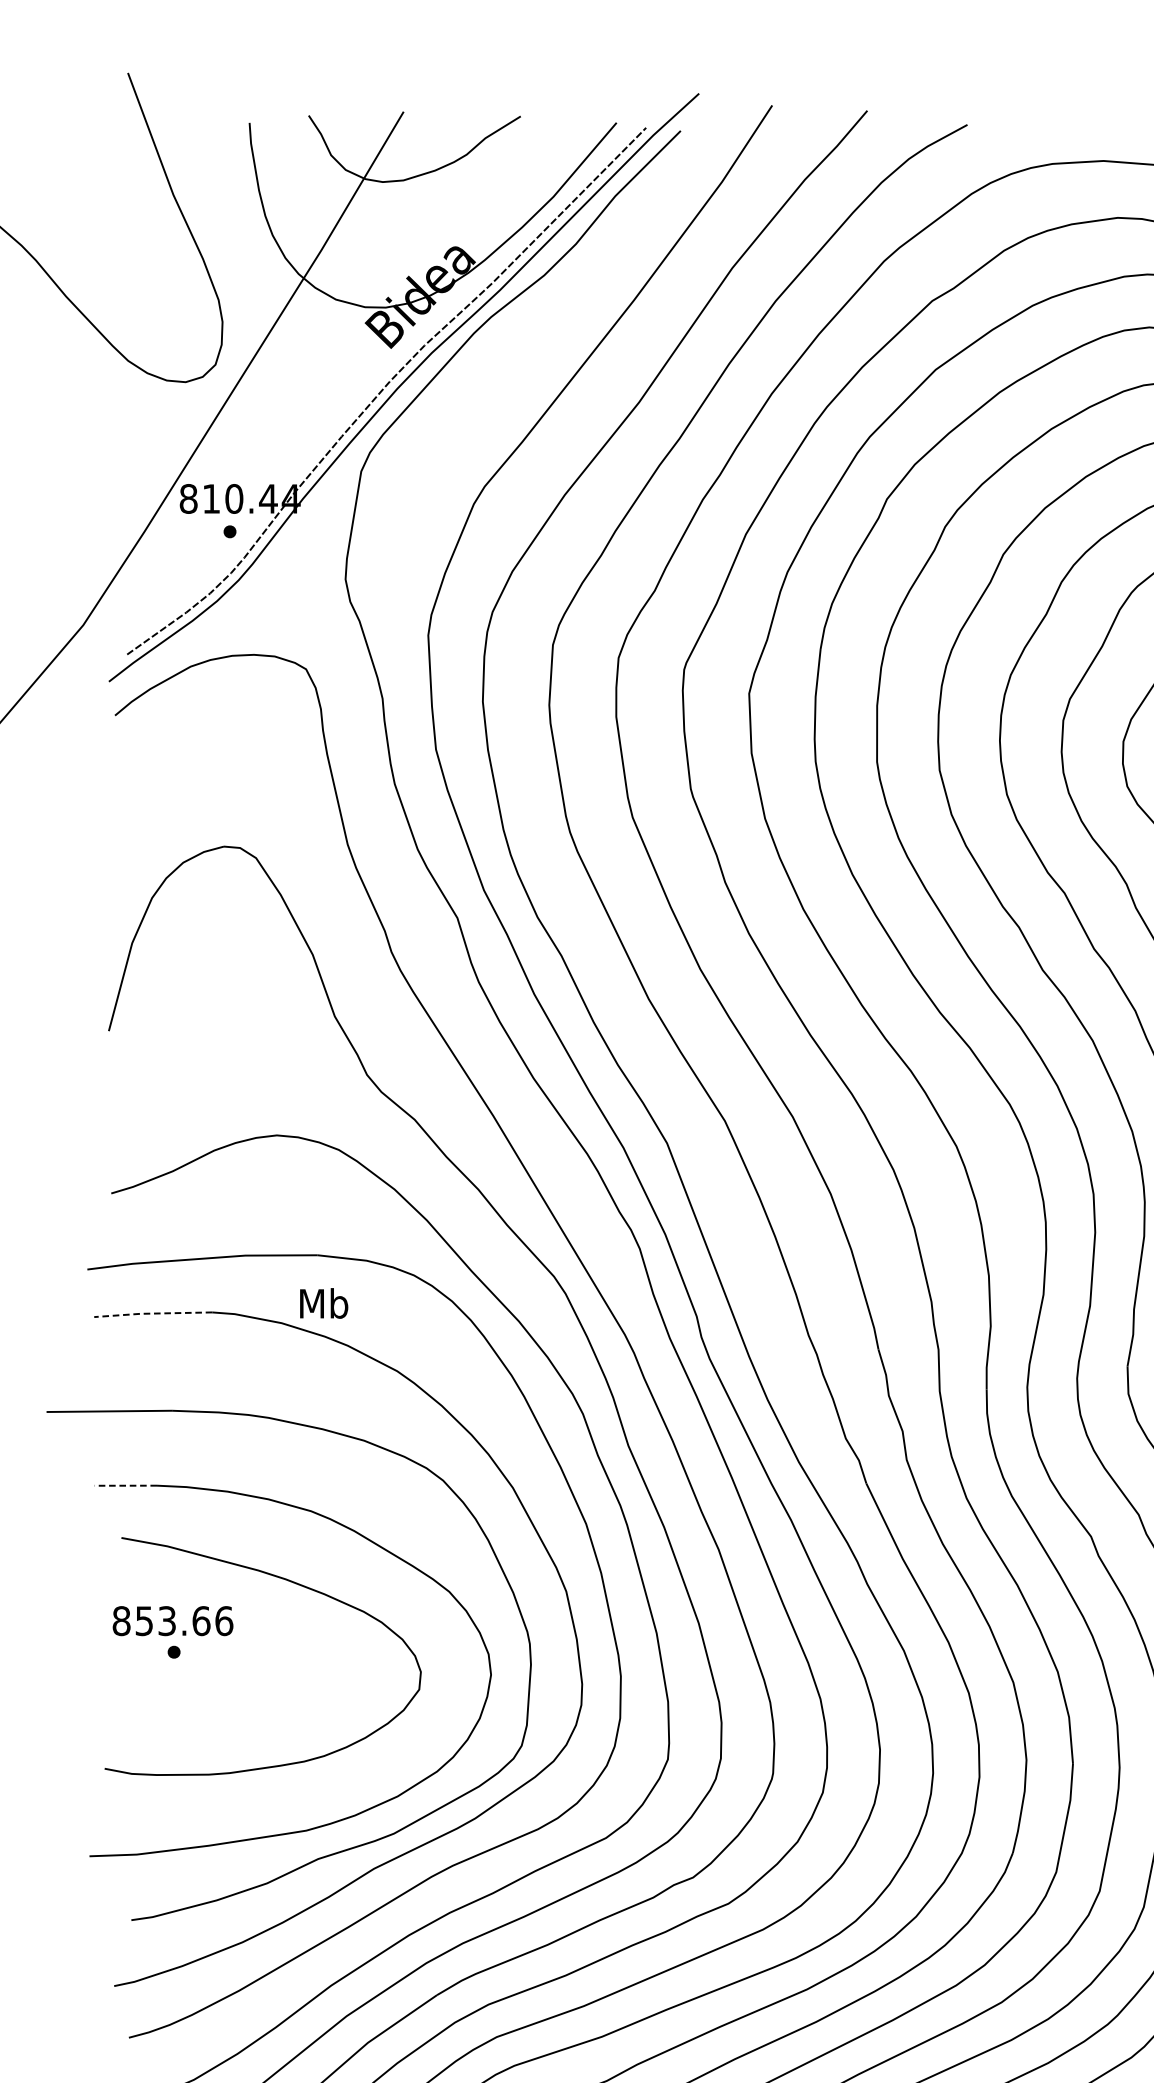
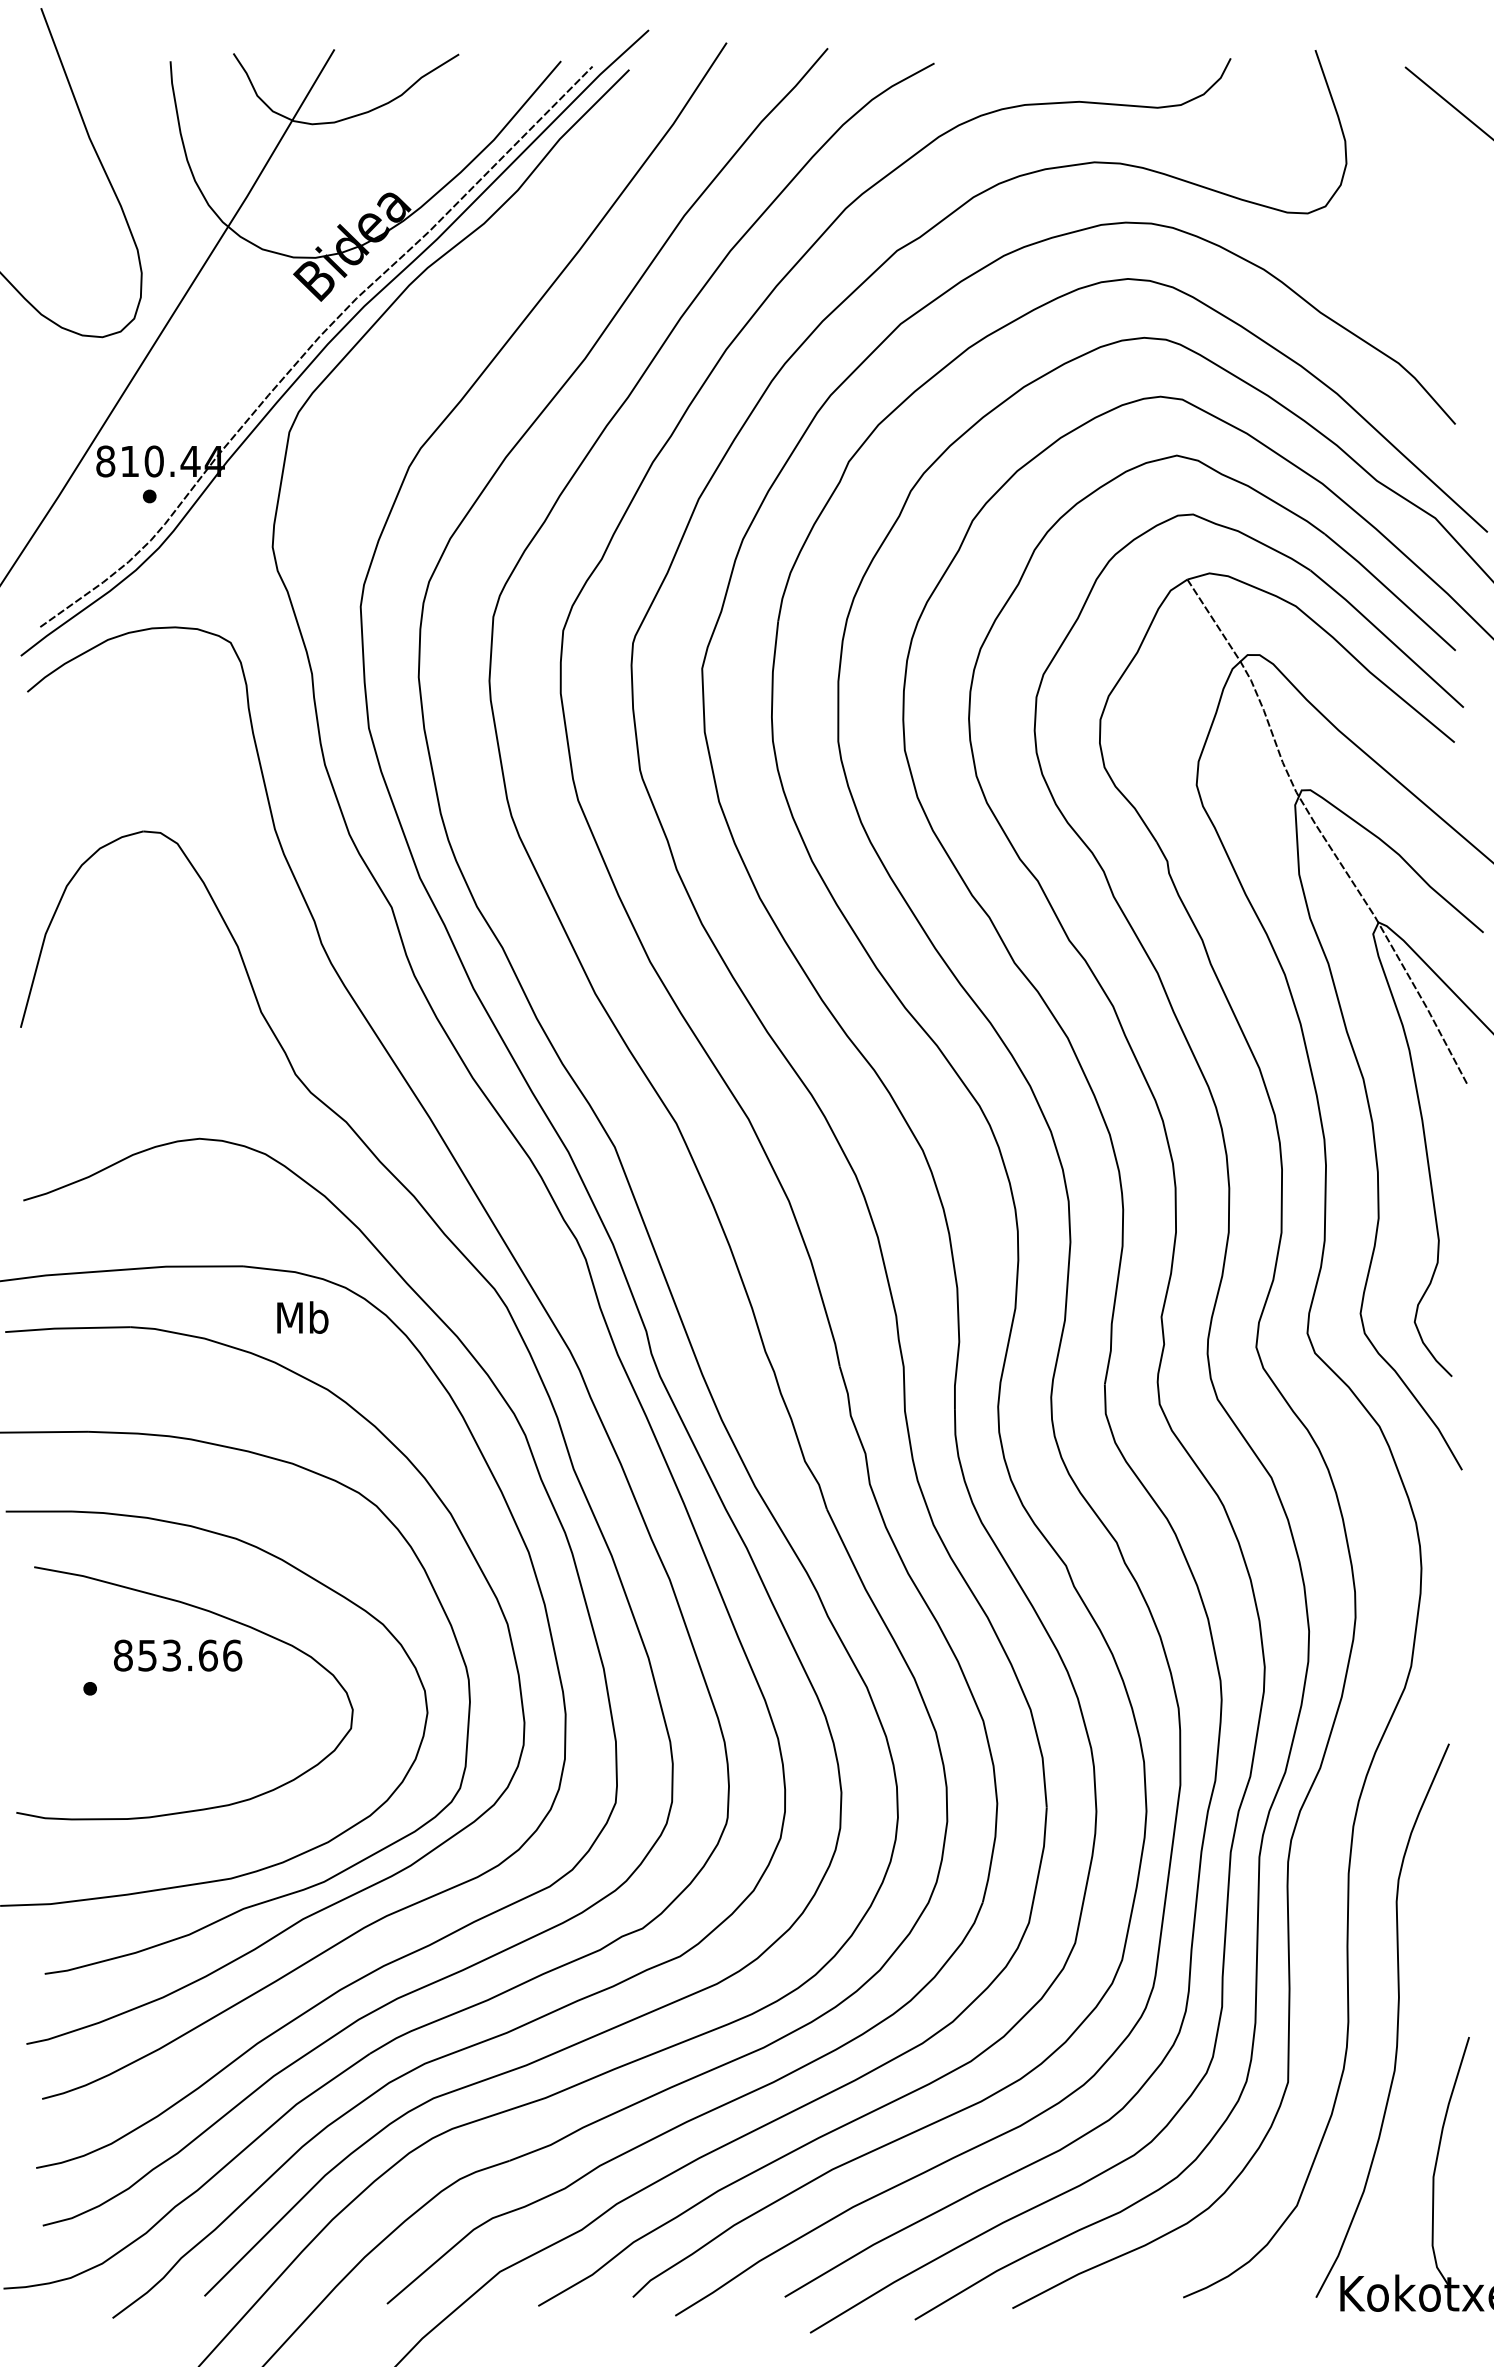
text: (323, 1303) -> (302, 1317), moved
line: (152, 1313) -> (67, 1328), dashed -> solid
line: (125, 1485) -> (38, 1511), dashed -> solid
text: (173, 1620) -> (178, 1655), moved

